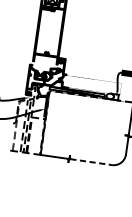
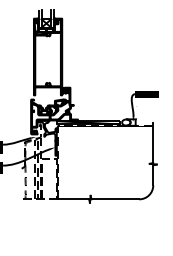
line: (91, 162) -> (115, 199), dashed -> solid

